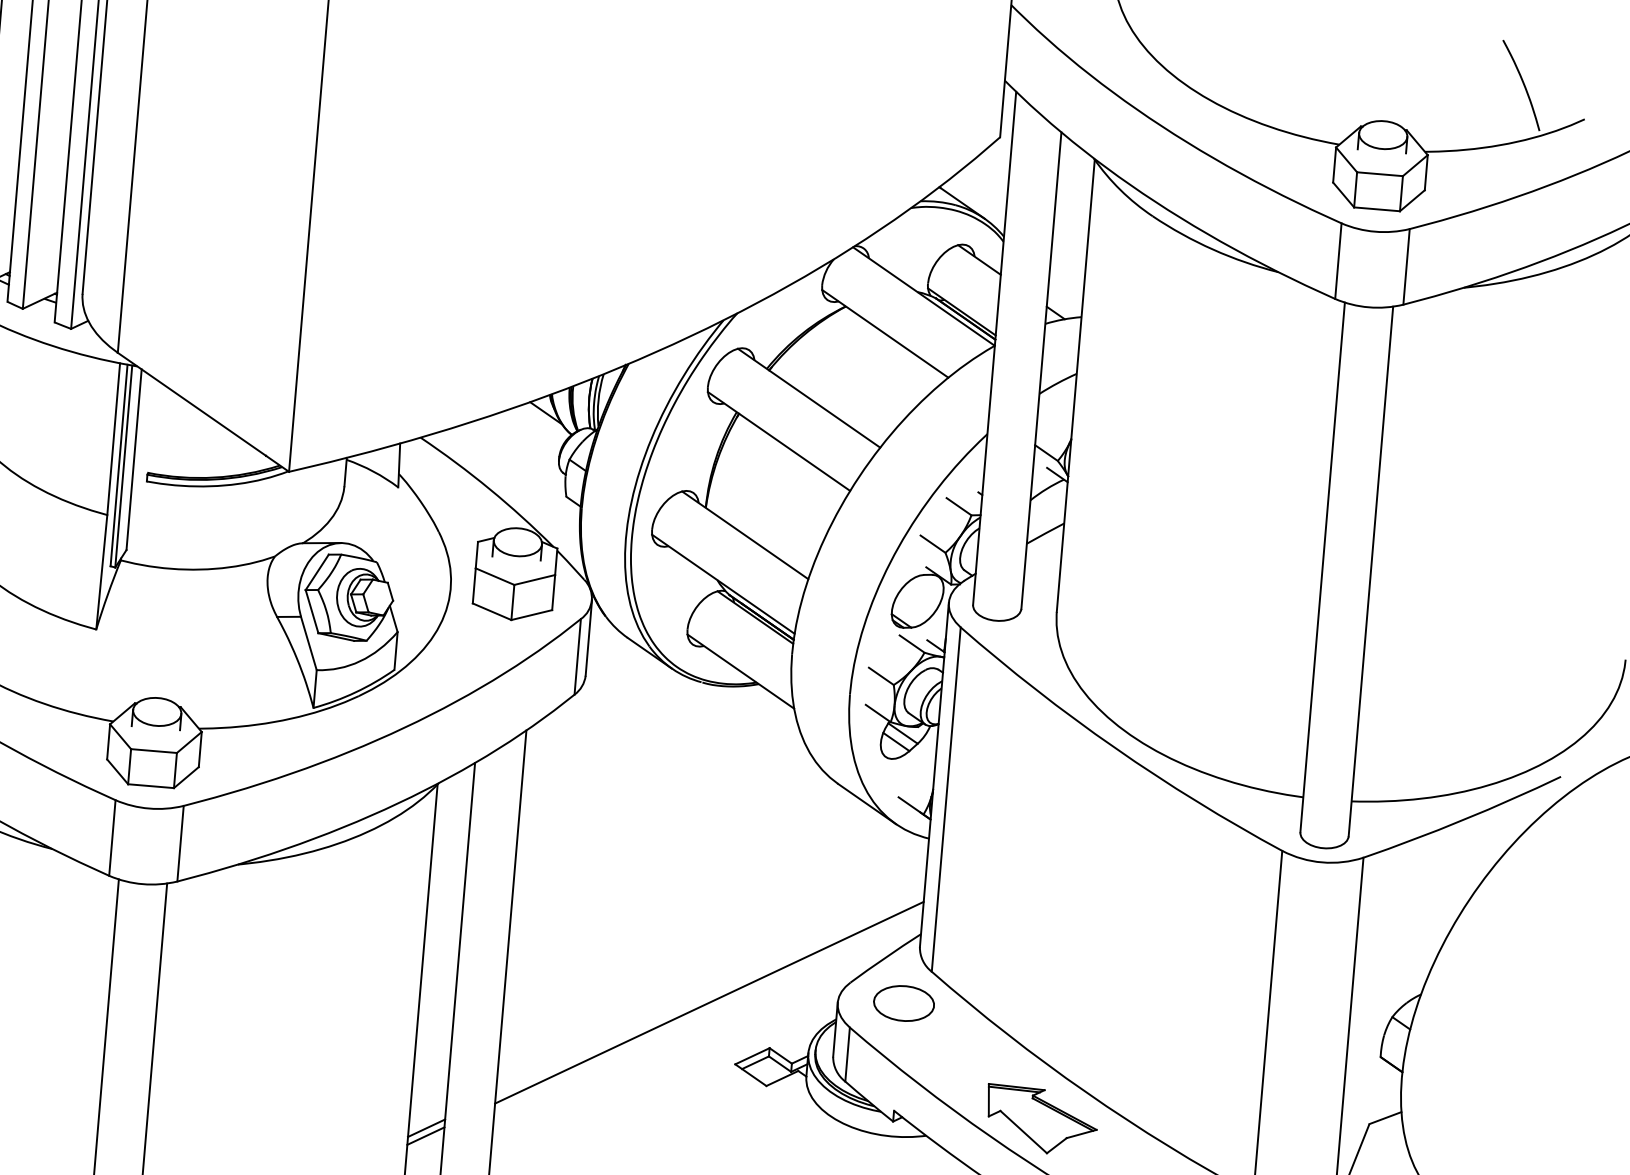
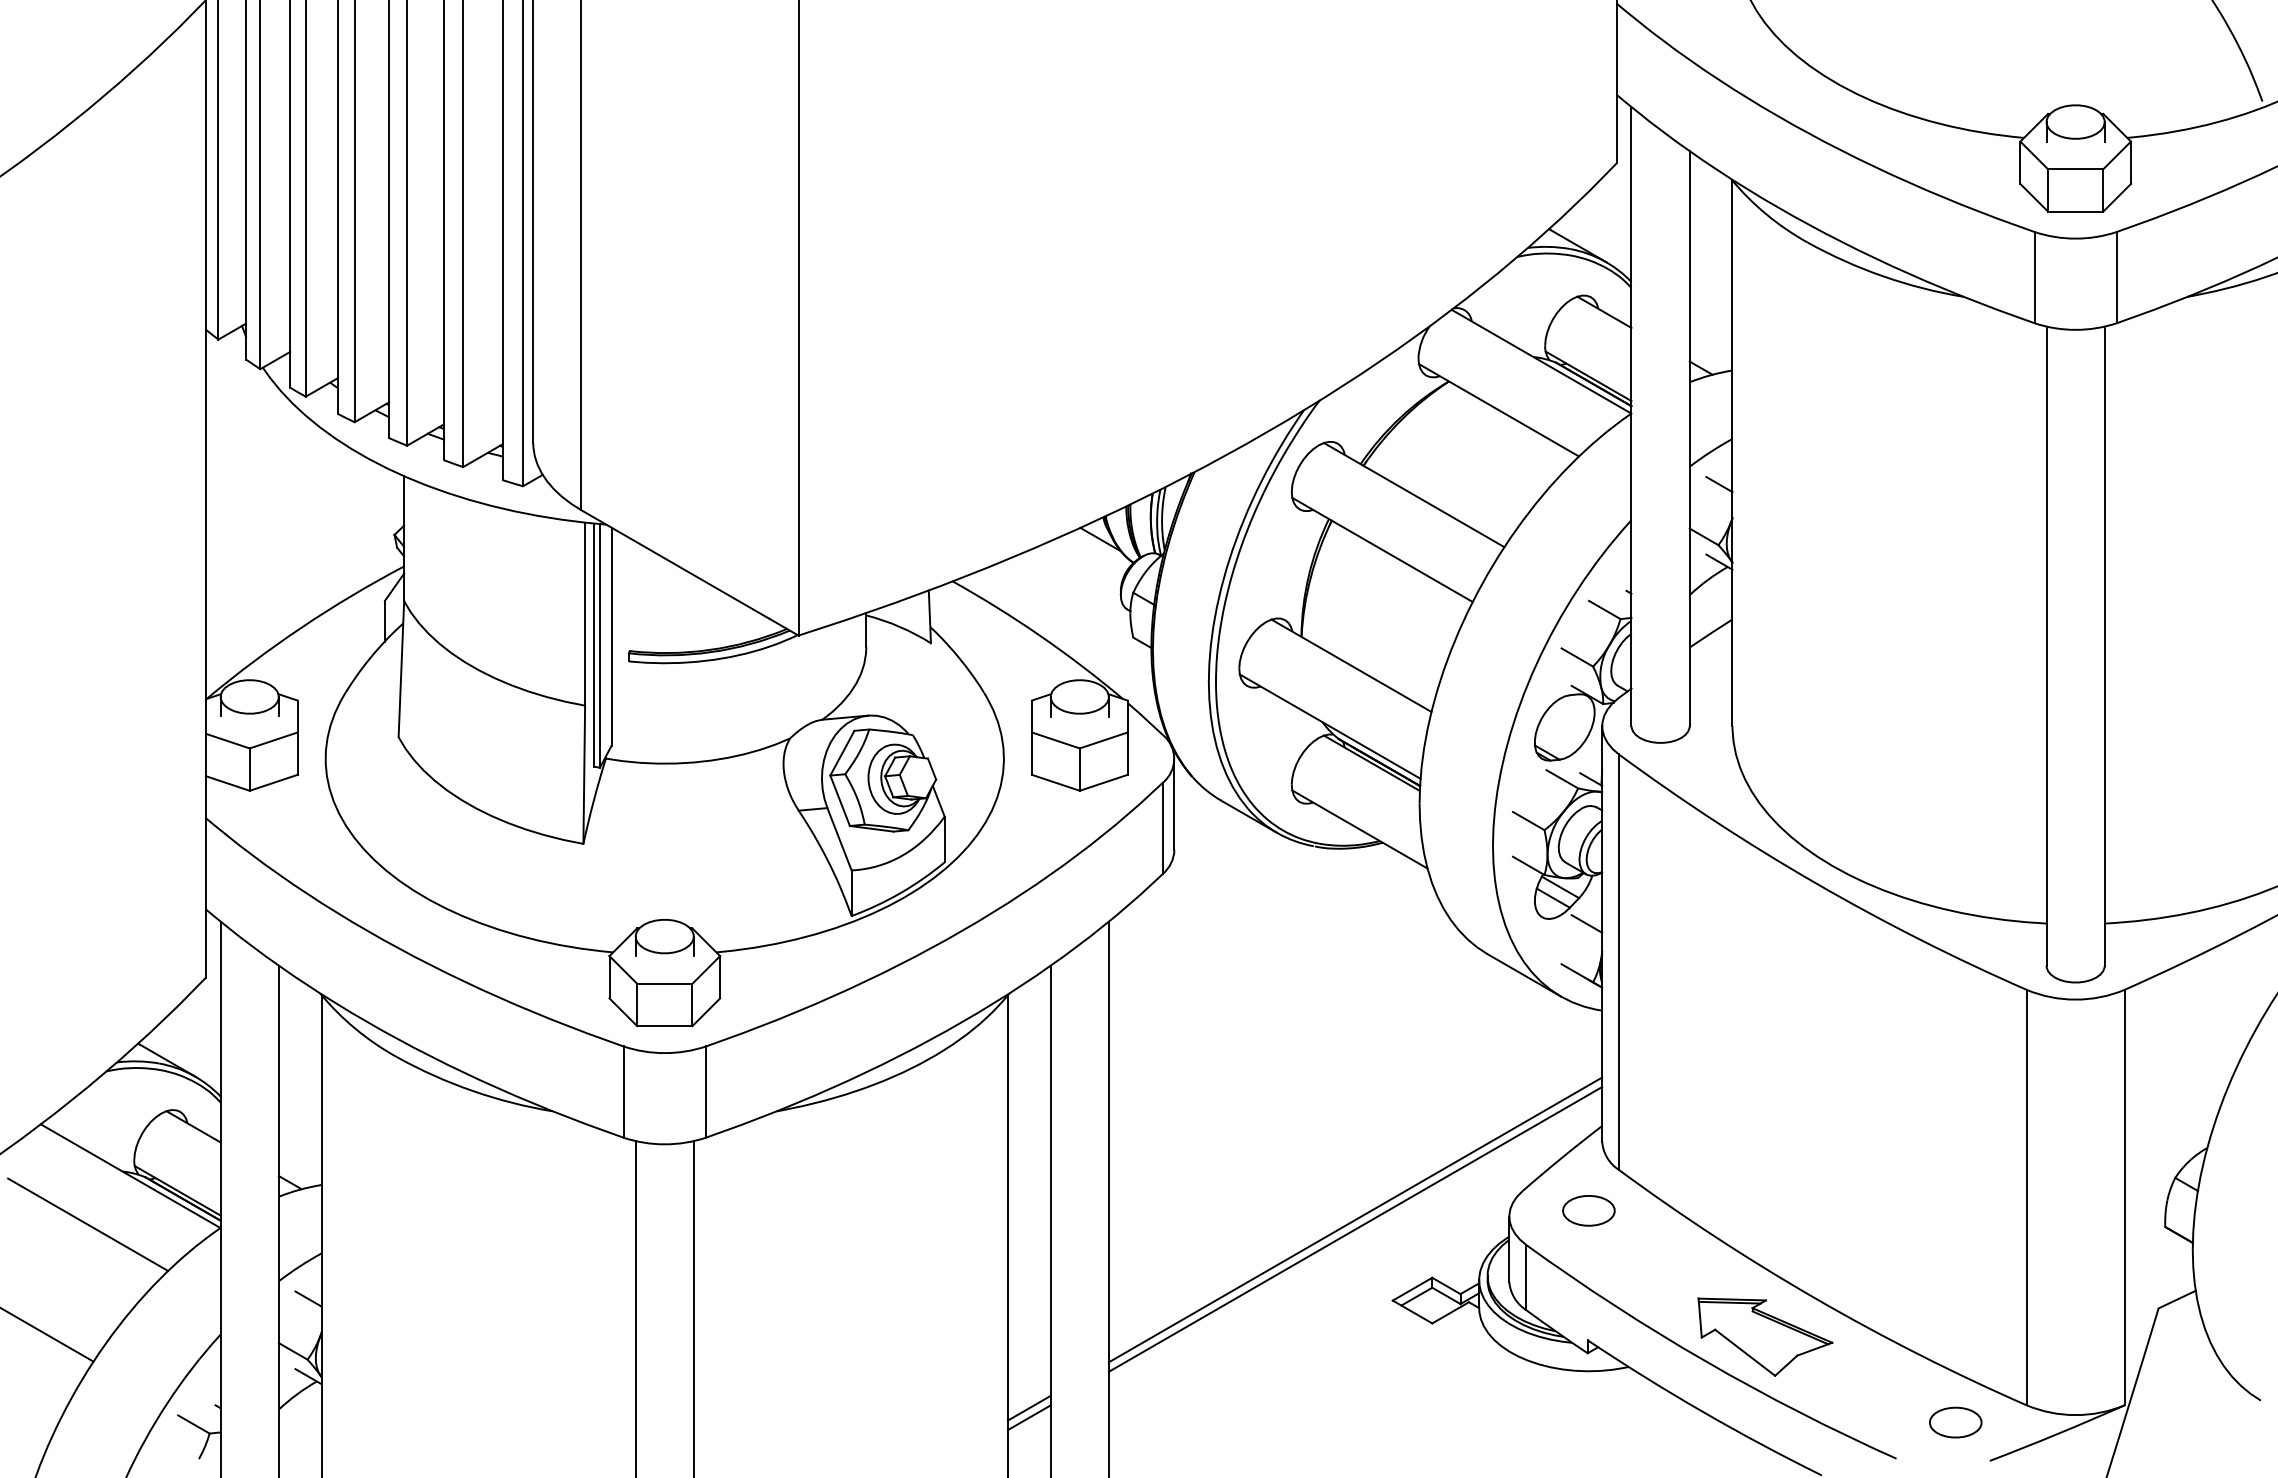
line: (1062, 410) -> (1719, 484), added
line: (922, 765) -> (1586, 923), added
line: (710, 994) -> (1355, 1219), added
part: (903, 1003) -> (1588, 1210), size x0.71

